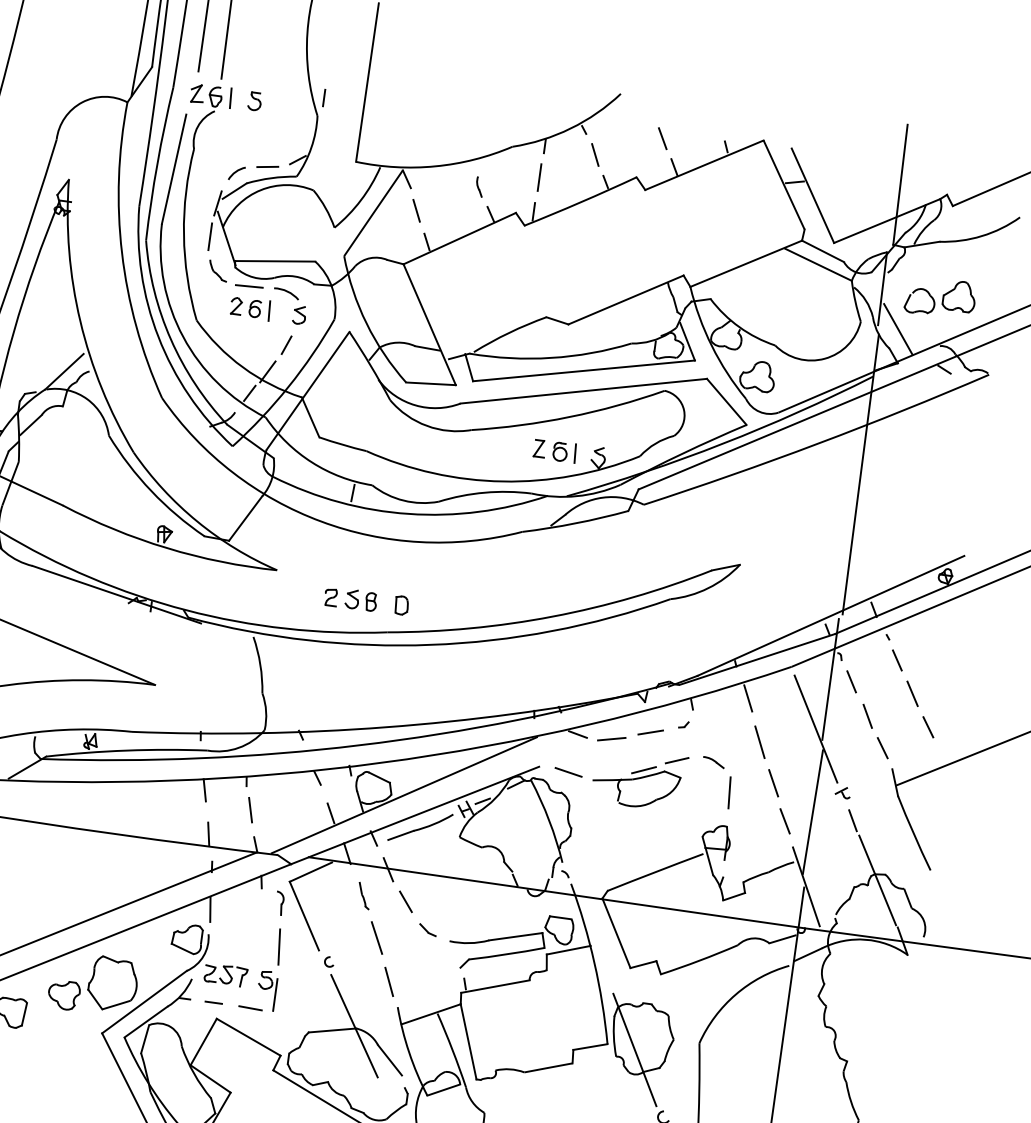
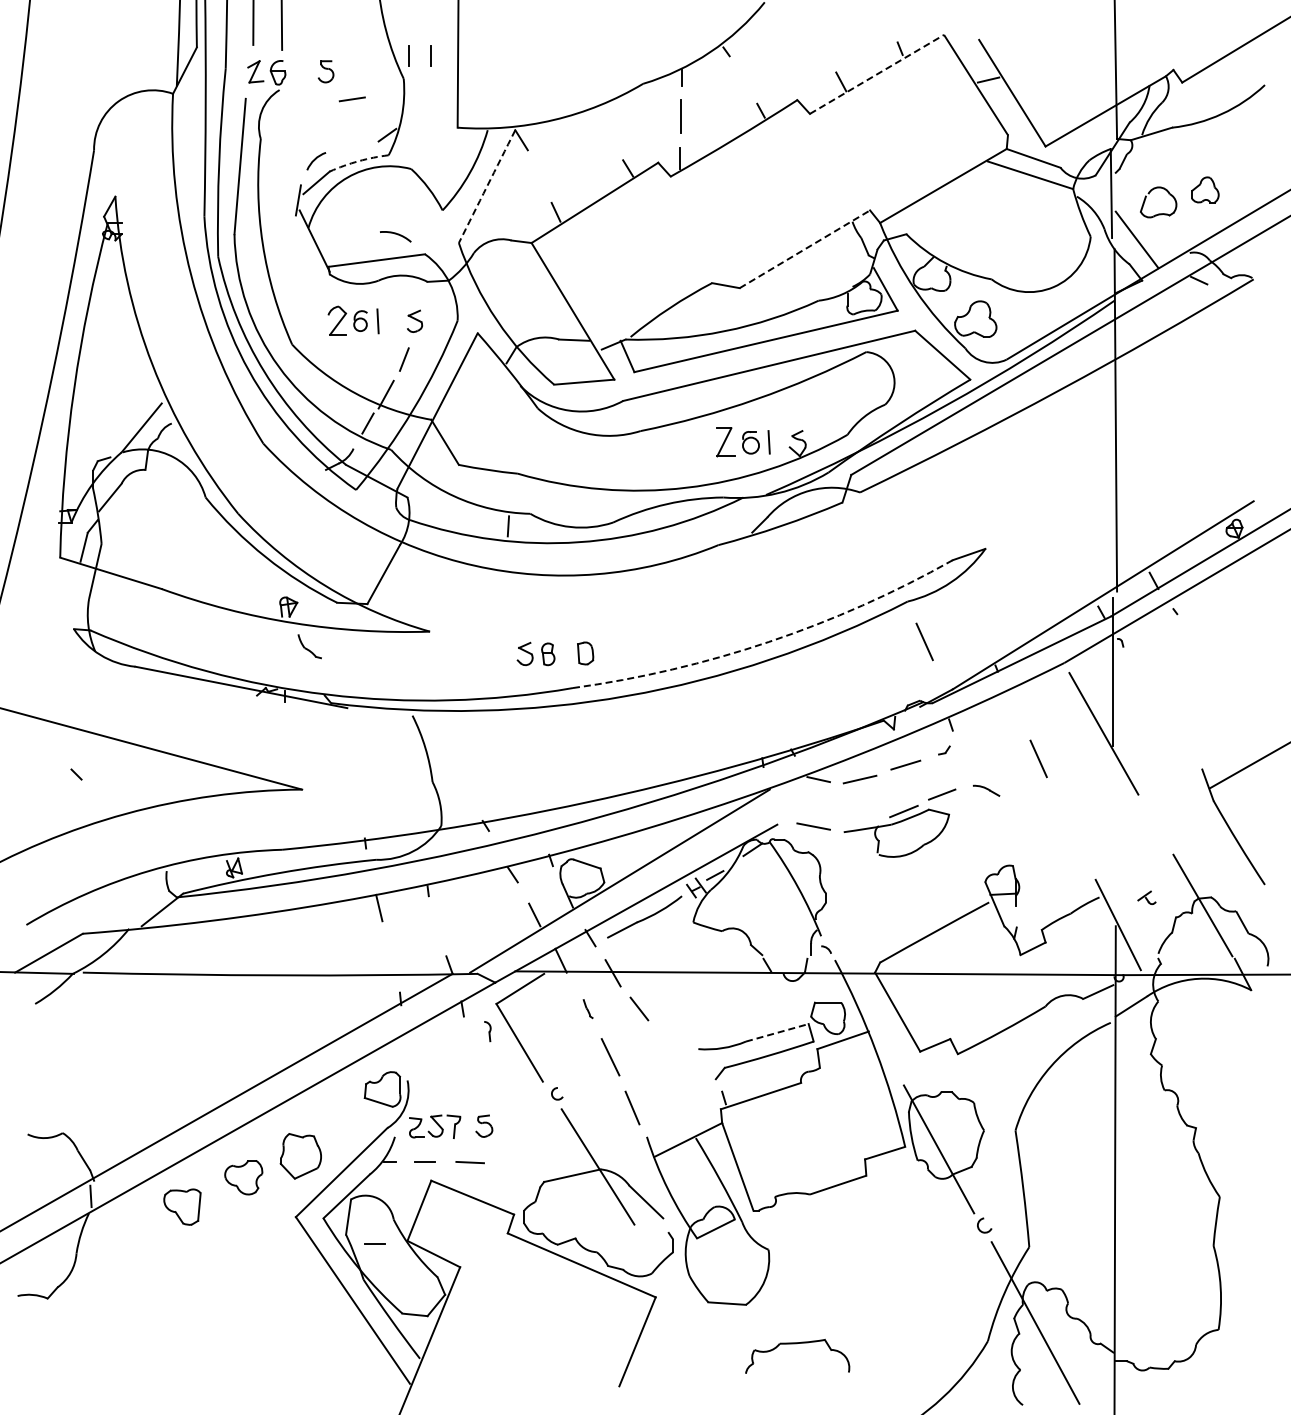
line: (230, 97) -> (296, 71), removed
line: (341, 99) -> (430, 55), added
line: (662, 138) -> (822, 49), removed
line: (594, 154) -> (743, 79), removed
line: (704, 165) -> (876, 74), solid -> dashed
line: (267, 166) -> (351, 99), moved
arc: (271, 178) -> (358, 161), solid -> dashed
part: (479, 186) -> (610, 137), removed
line: (416, 210) -> (538, 176), removed
arc: (373, 213) -> (487, 186), solid -> dashed
line: (210, 236) -> (294, 241), removed
part: (217, 270) -> (309, 646), moved
line: (249, 285) -> (349, 294), removed
arc: (286, 291) -> (395, 234), moved
part: (959, 295) -> (1205, 189), size x0.7
line: (625, 300) -> (804, 249), solid -> dashed
part: (236, 305) -> (337, 320), size x1.4
part: (539, 448) -> (725, 442), size x1.4
part: (331, 596) -> (499, 654), removed
arc: (552, 616) -> (768, 641), solid -> dashed
line: (679, 633) -> (924, 641), added
line: (897, 660) -> (1190, 637), removed
line: (851, 682) -> (1138, 671), removed
line: (912, 693) -> (1214, 675), removed
line: (748, 698) -> (1017, 708), removed
line: (867, 715) -> (1163, 709), removed
line: (928, 726) -> (1238, 712), removed
line: (882, 747) -> (1186, 745), removed
line: (773, 782) -> (1061, 805), removed
line: (729, 792) -> (1010, 824), removed
part: (842, 792) -> (1146, 897), moved
line: (250, 809) -> (437, 923), removed
line: (812, 811) -> (1113, 833), removed
line: (853, 820) -> (1163, 837), removed
line: (784, 821) -> (1081, 849), removed
line: (208, 833) -> (390, 959), removed
part: (363, 895) -> (587, 1008), size x0.6
part: (279, 903) -> (487, 1031), size x0.7
line: (210, 909) -> (405, 1050), removed
part: (427, 930) -> (670, 1039), removed
line: (516, 936) -> (777, 1032), solid -> dashed
line: (279, 946) -> (494, 1083), removed
part: (112, 984) -> (300, 1156), size x0.7
line: (275, 994) -> (497, 1142), removed
line: (163, 1063) -> (374, 1243), added

